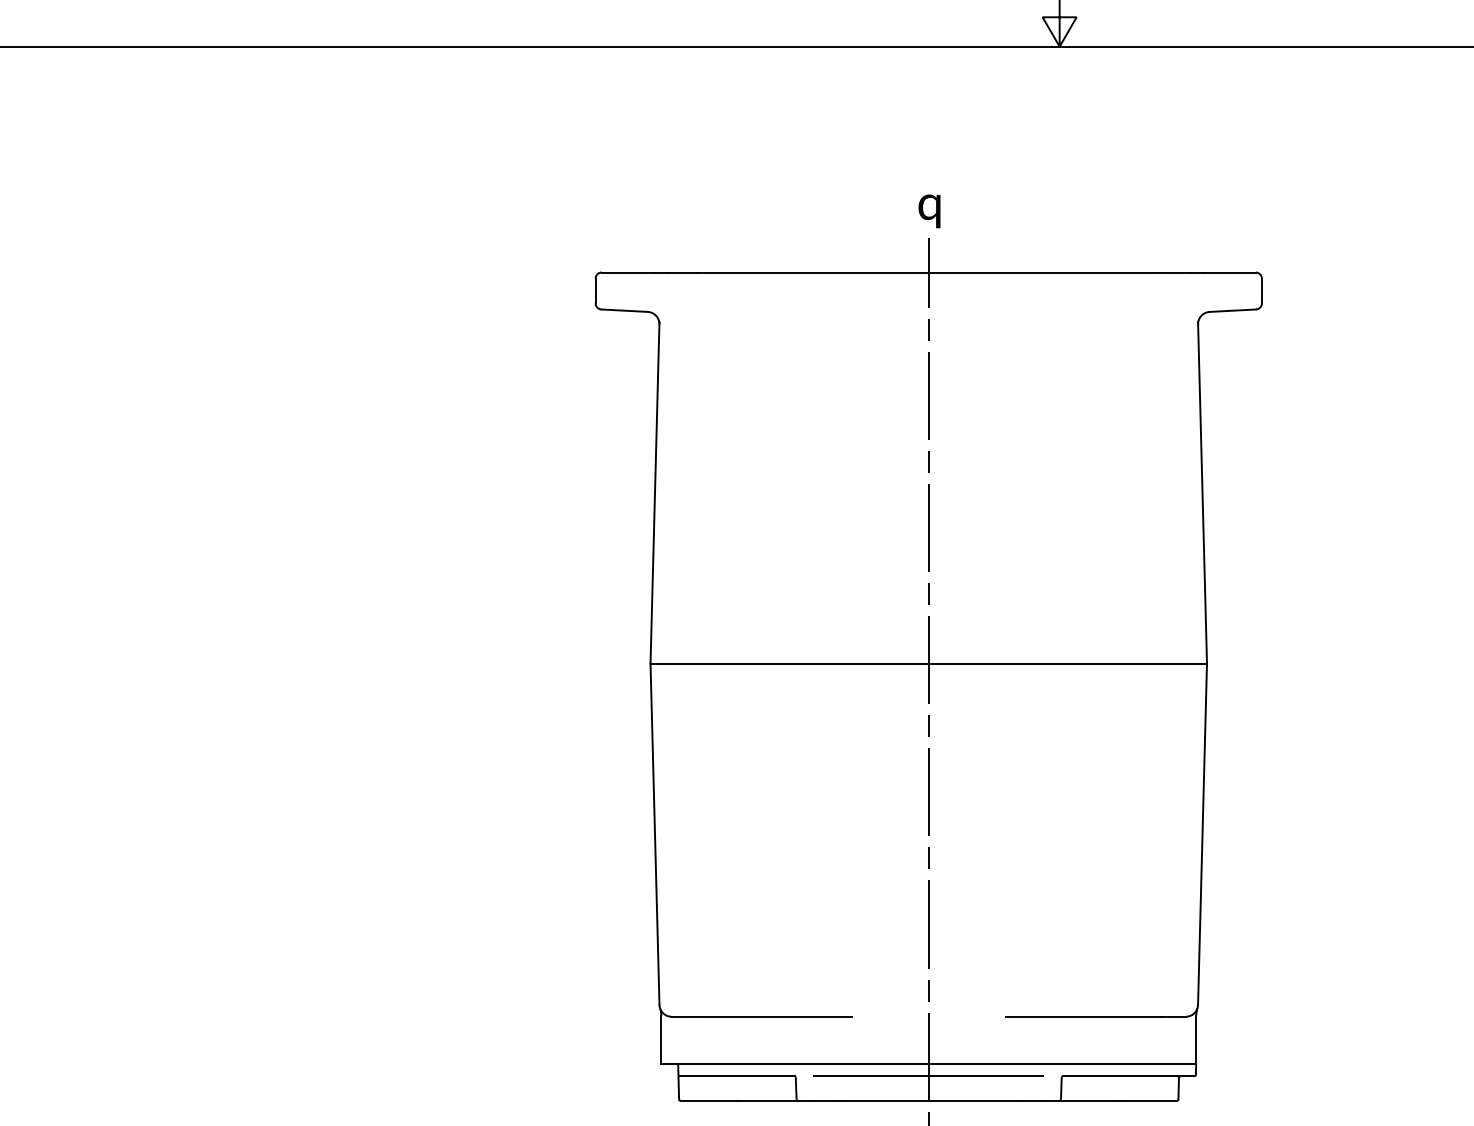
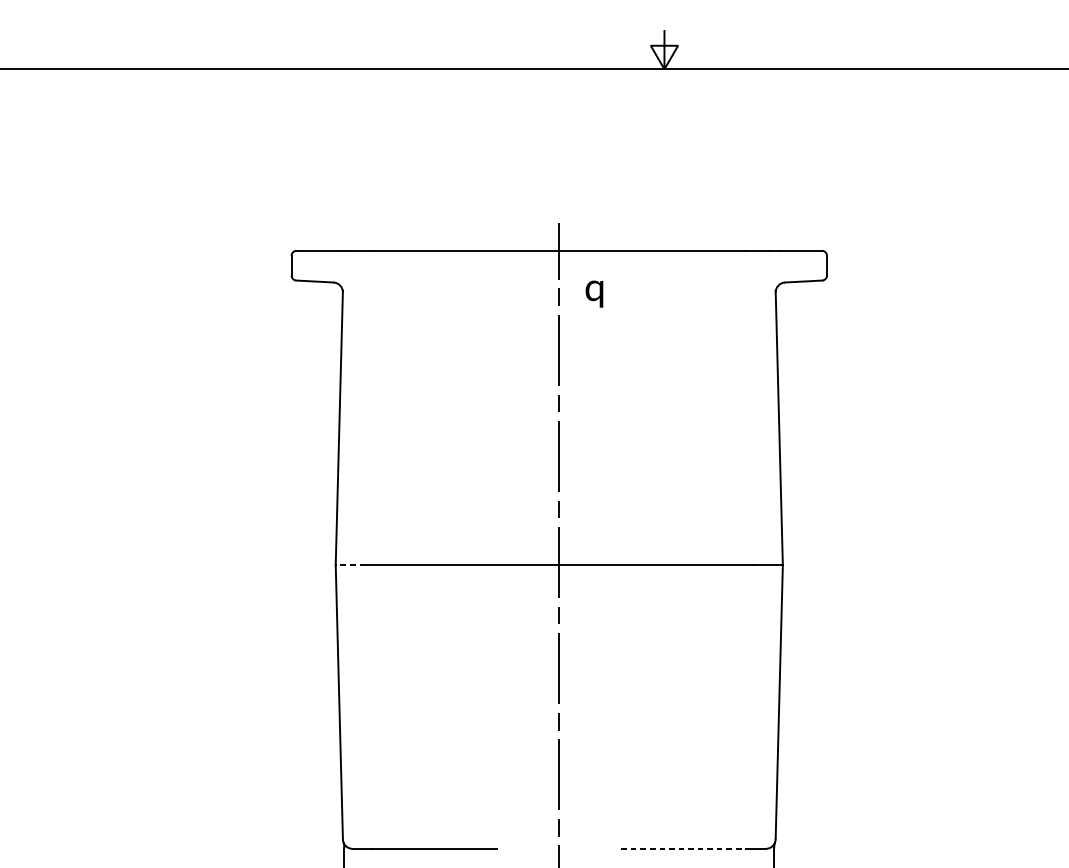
text: (929, 211) -> (594, 294), moved
line: (668, 663) -> (350, 565), solid -> dashed
line: (1083, 1016) -> (683, 848), solid -> dashed

